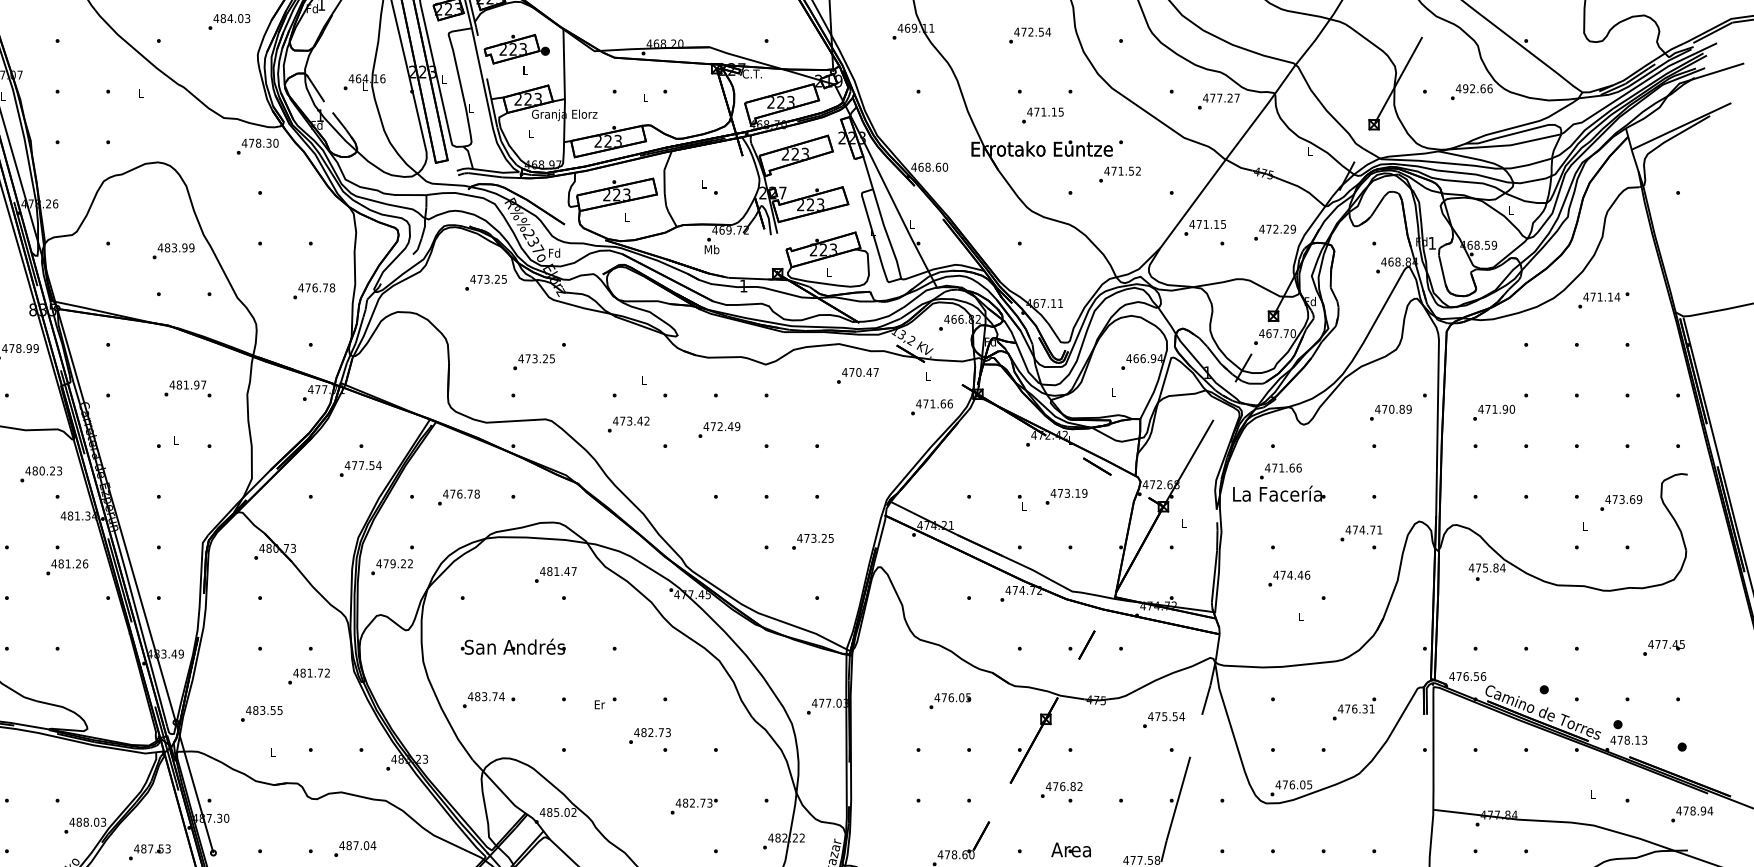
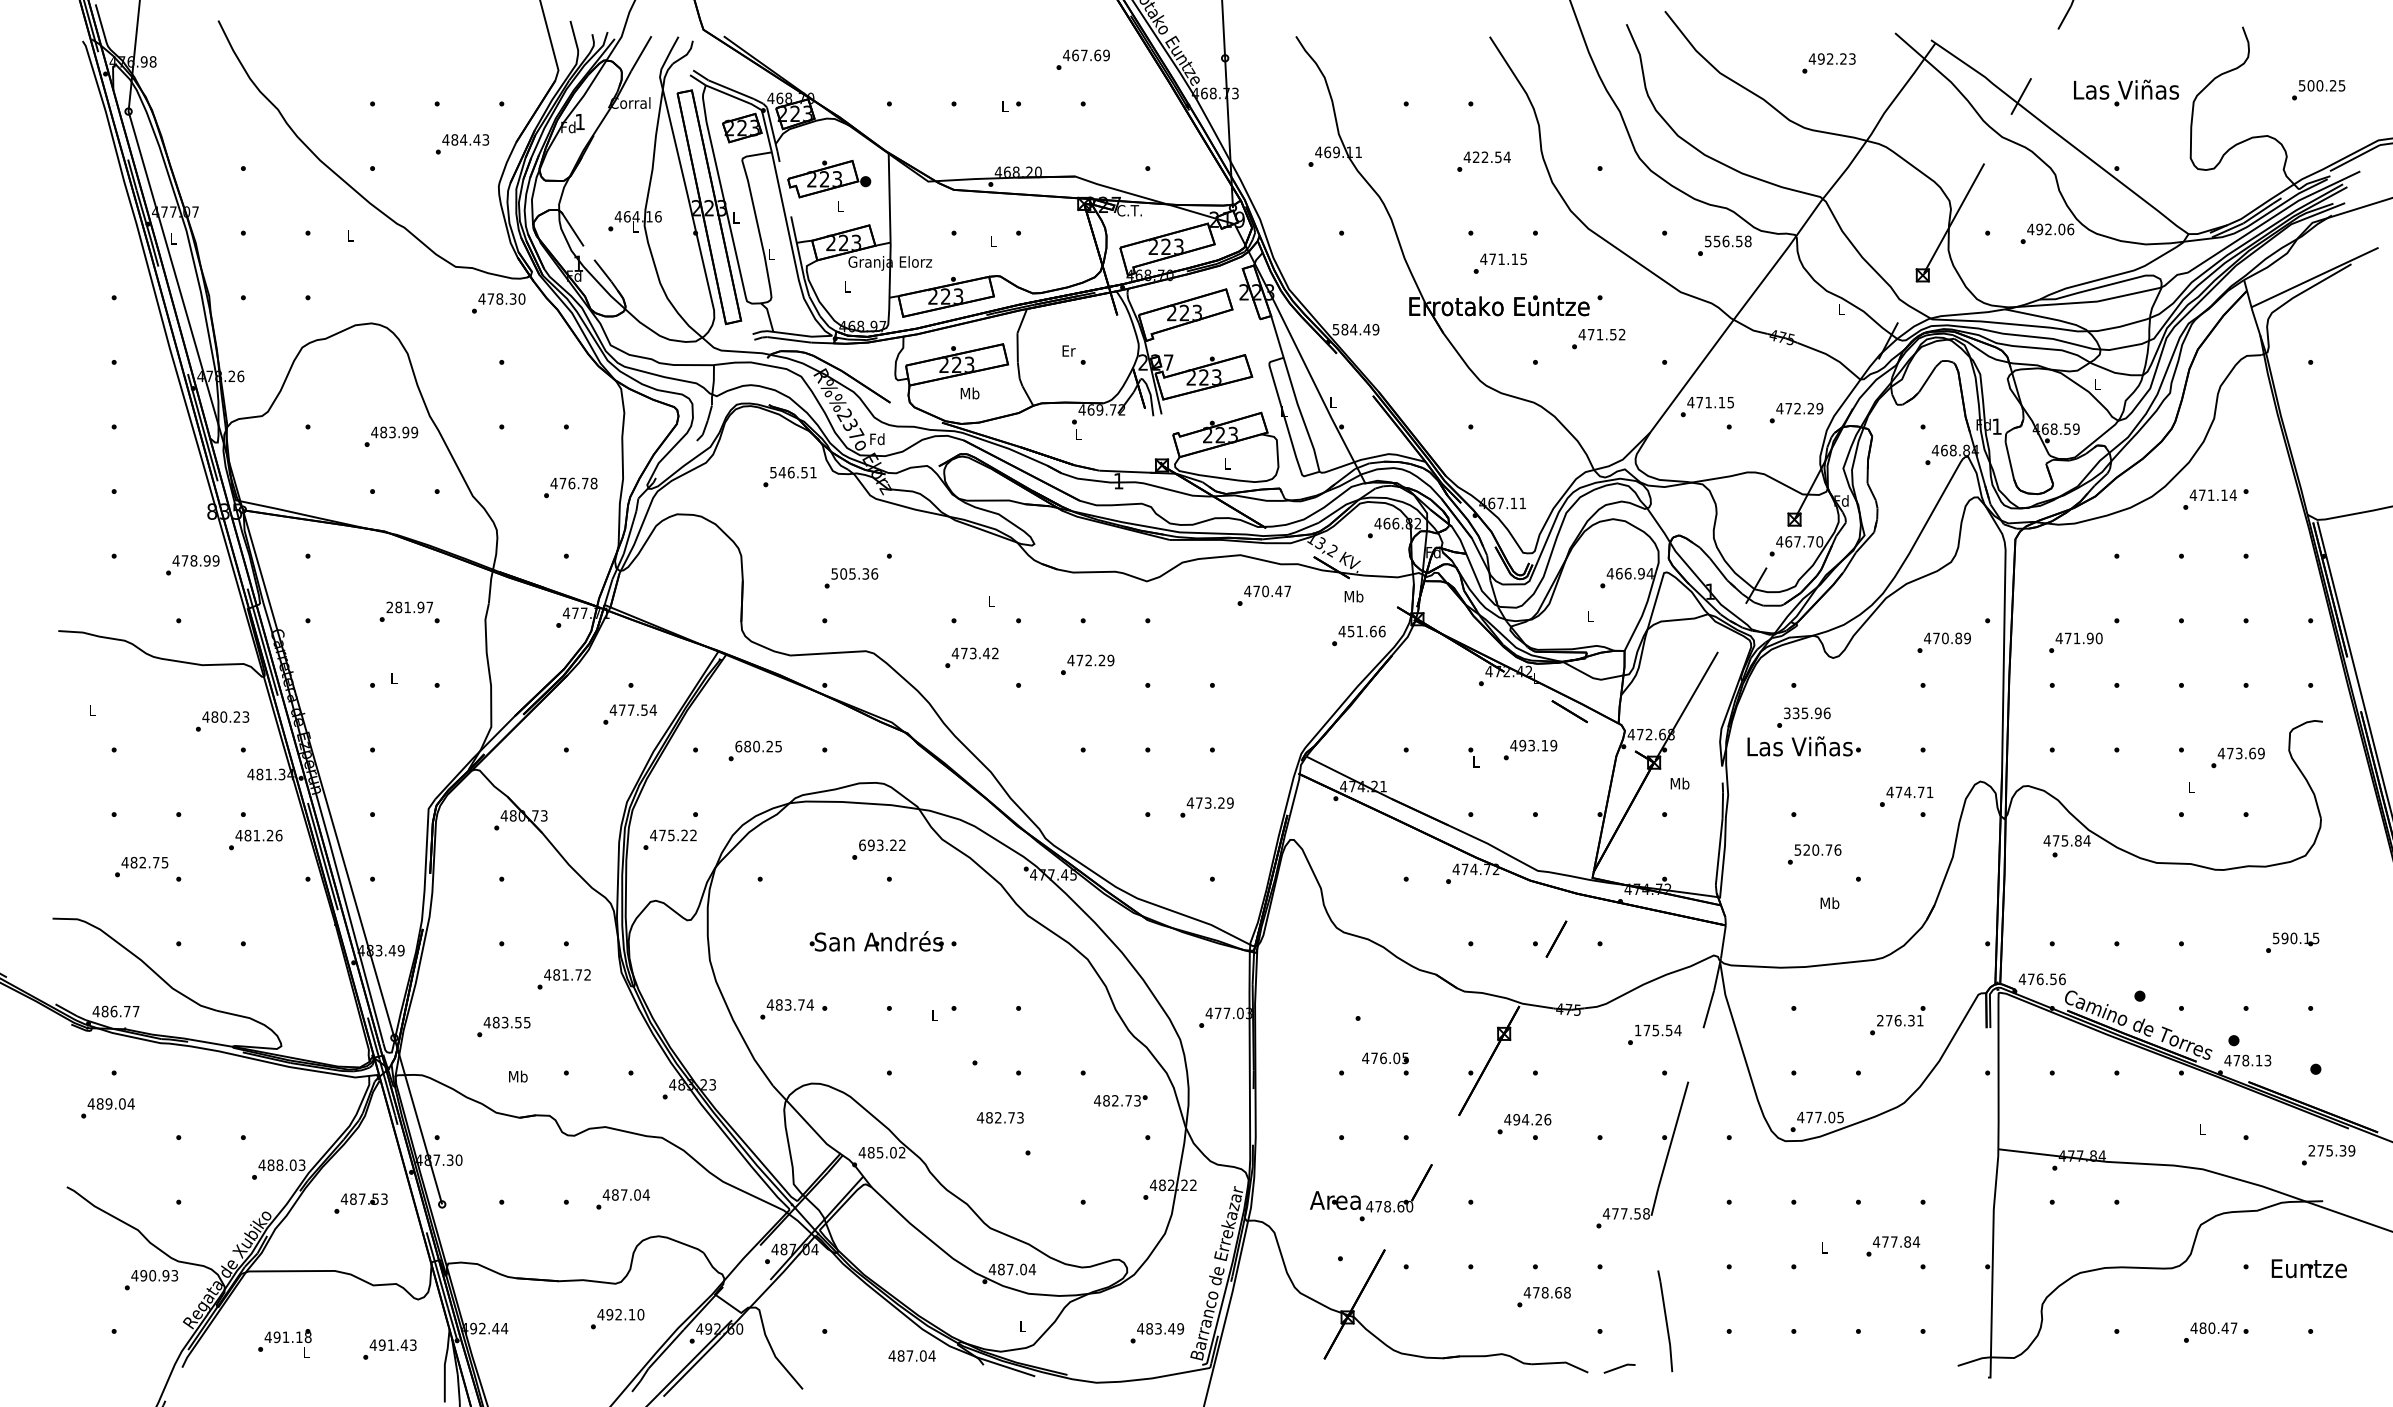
text: (240, 18) -> (476, 139), 484.03 -> 484.43
text: (1023, 31) -> (1475, 156), 472.54 -> 422.54
text: (1482, 87) -> (2061, 228), 492.66 -> 492.06
text: (1220, 98) -> (1727, 241), 477.27 -> 556.58
text: (929, 167) -> (1355, 329), 468.60 -> 584.49
text: (704, 183) -> (1068, 350), L -> Er
text: (626, 217) -> (969, 393), L -> Mb
text: (712, 249) -> (1078, 434), Mb -> L
text: (488, 279) -> (792, 472), 473.25 -> 546.51
text: (536, 358) -> (854, 573), 473.25 -> 505.36
text: (927, 376) -> (1353, 596), L -> Mb
text: (172, 385) -> (389, 607), 481.97 -> 281.97
text: (925, 403) -> (1350, 631), 471.66 -> 451.66
text: (730, 426) -> (1101, 660), 472.49 -> 472.29
text: (1279, 468) -> (1802, 713), 471.66 -> 335.96
text: (1060, 493) -> (1522, 745), 473.19 -> 493.19
text: (1277, 493) -> (1799, 745), La Facería -> Las Viñas
text: (461, 494) -> (758, 746), 476.78 -> 680.25
text: (1183, 523) -> (1679, 783), L -> Mb
text: (831, 537) -> (1230, 802), 473.25 -> 473.29
text: (393, 563) -> (671, 834), 479.22 -> 475.22
text: (557, 571) -> (881, 845), 481.47 -> 693.22
text: (1288, 574) -> (1813, 849), 474.46 -> 520.76
text: (1300, 617) -> (1829, 903), L -> Mb
text: (1663, 644) -> (2291, 938), 477.45 -> 590.15
text: (513, 646) -> (876, 941), moved
text: (952, 697) -> (1385, 1058), moved
text: (599, 704) -> (934, 1014), Er -> L
text: (1340, 708) -> (1879, 1020), 476.31 -> 276.31
text: (1150, 716) -> (1637, 1030), 475.54 -> 175.54
text: (652, 732) -> (1000, 1117), moved
text: (273, 752) -> (518, 1076), L -> Mb
text: (1292, 784) -> (1818, 1117), 476.05 -> 477.05
text: (1068, 786) -> (1532, 1119), 476.82 -> 494.26
text: (696, 802) -> (1120, 1100), moved
text: (1694, 810) -> (2331, 1150), 478.94 -> 275.39
text: (1071, 849) -> (1335, 1200), moved

